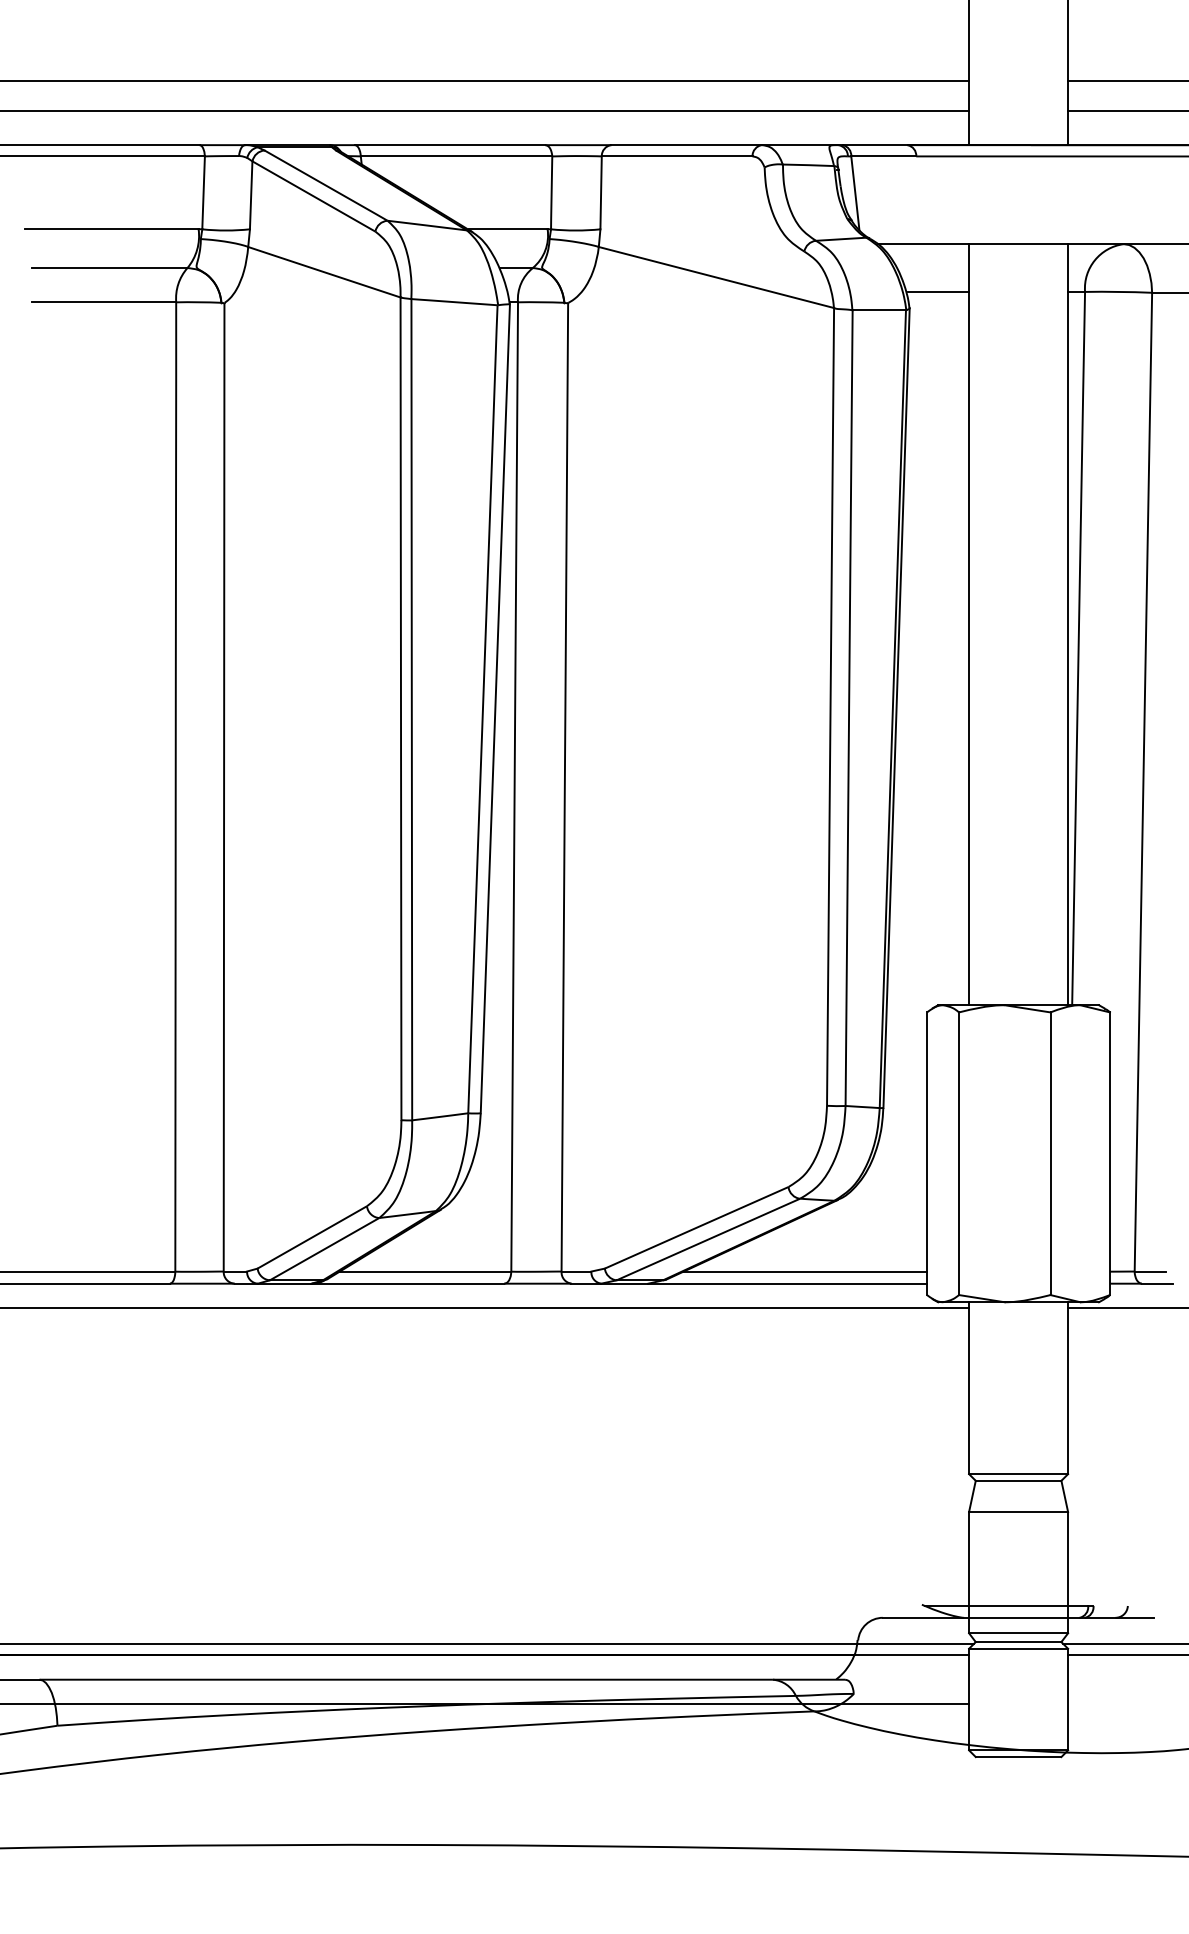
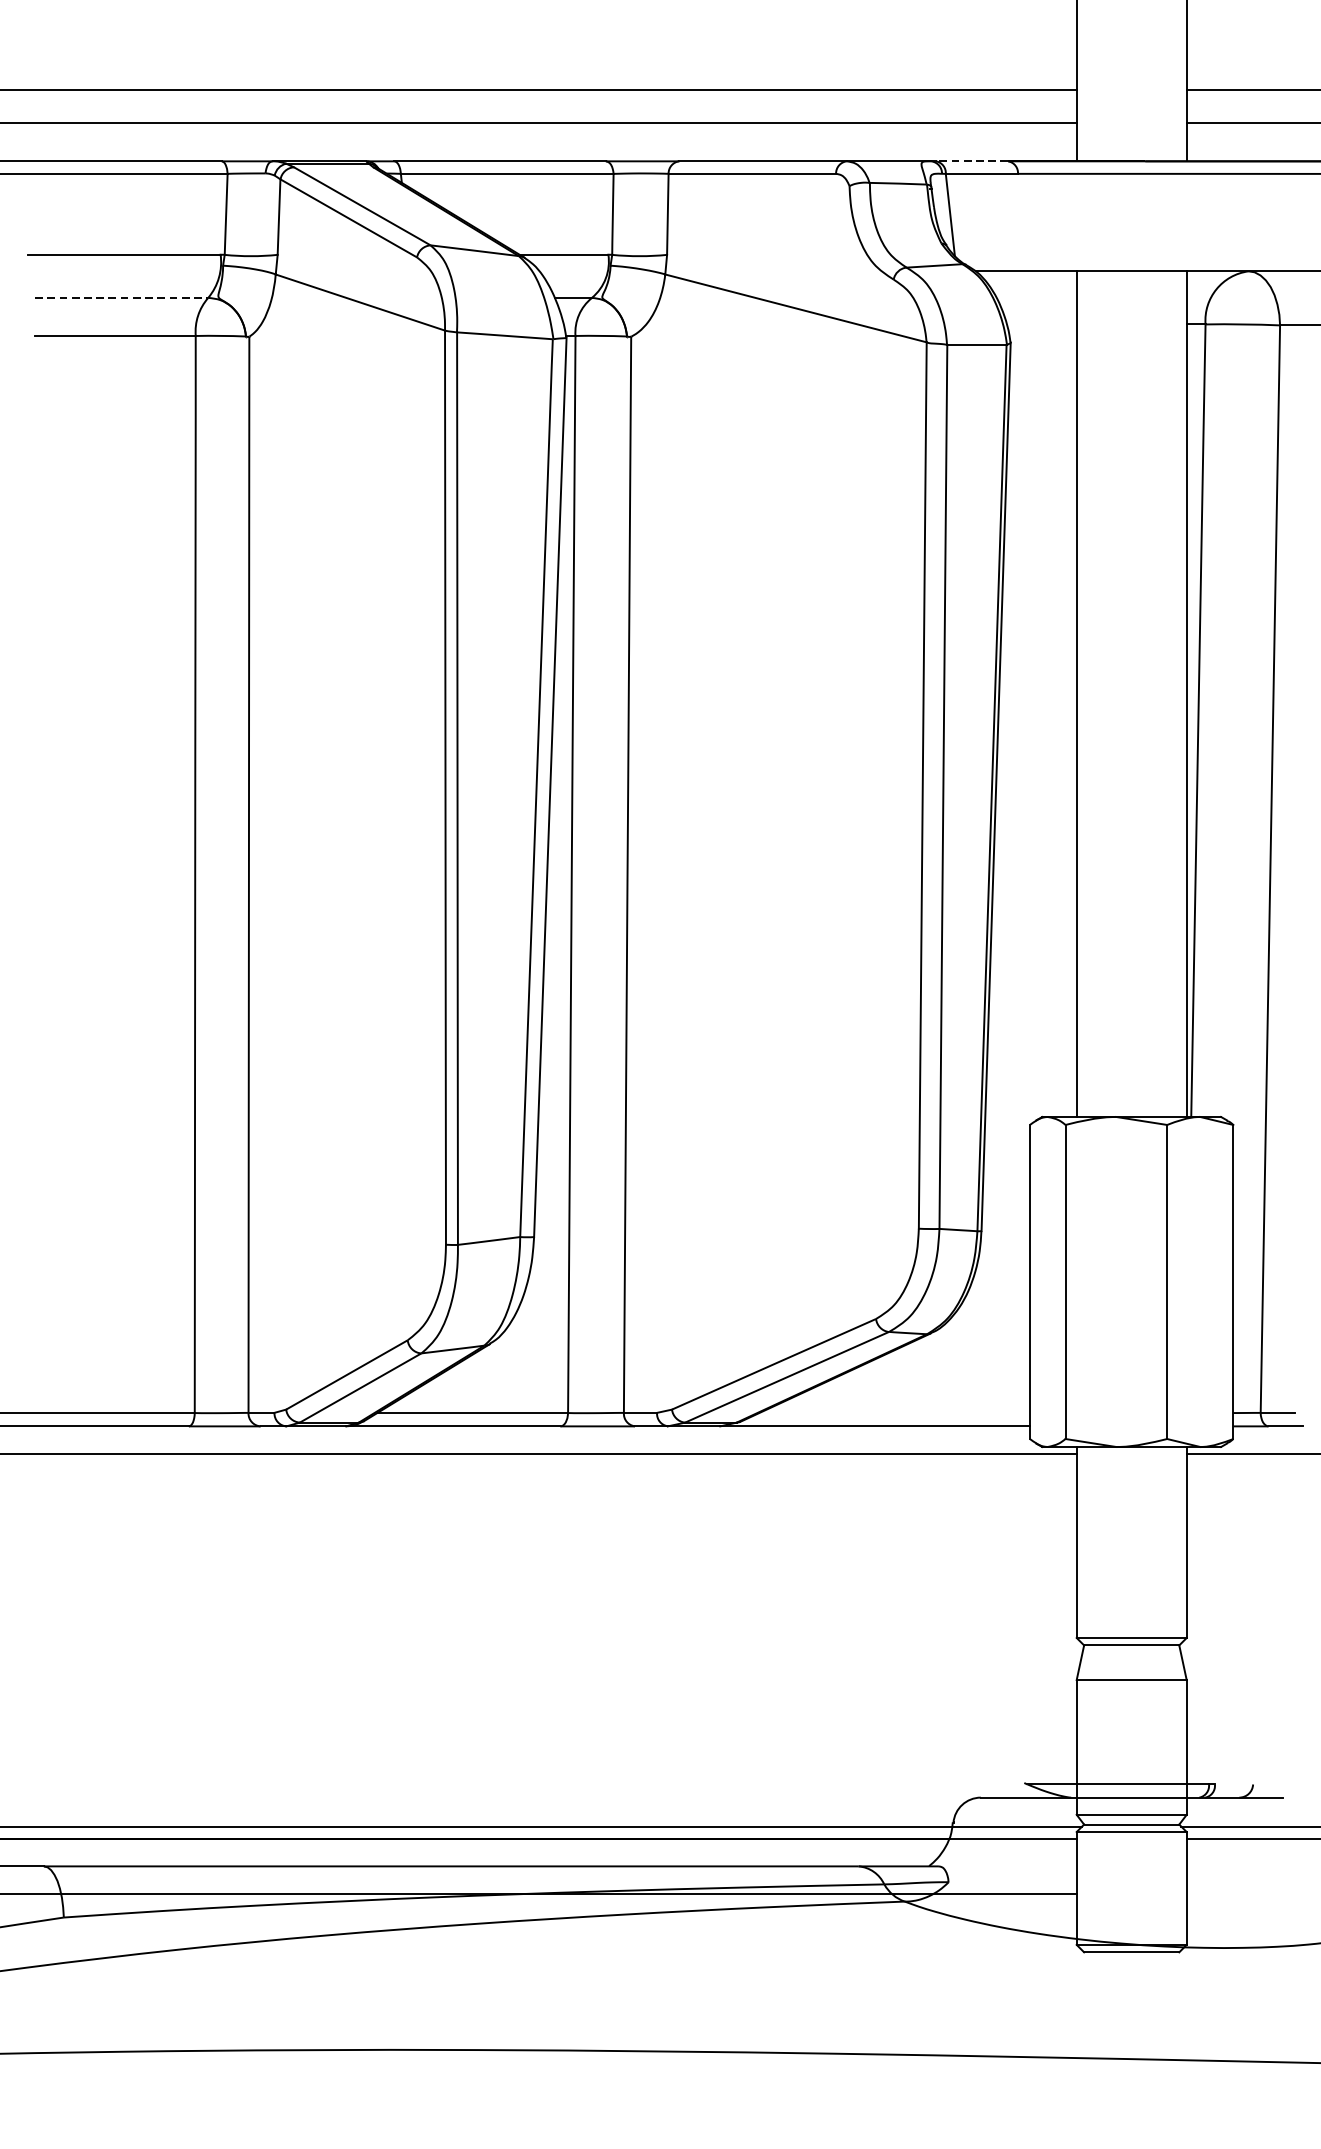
line: (874, 145) -> (971, 161), solid -> dashed
line: (109, 268) -> (121, 298), solid -> dashed
line: (938, 291) -> (1042, 323), removed
line: (805, 1271) -> (894, 1412), removed

